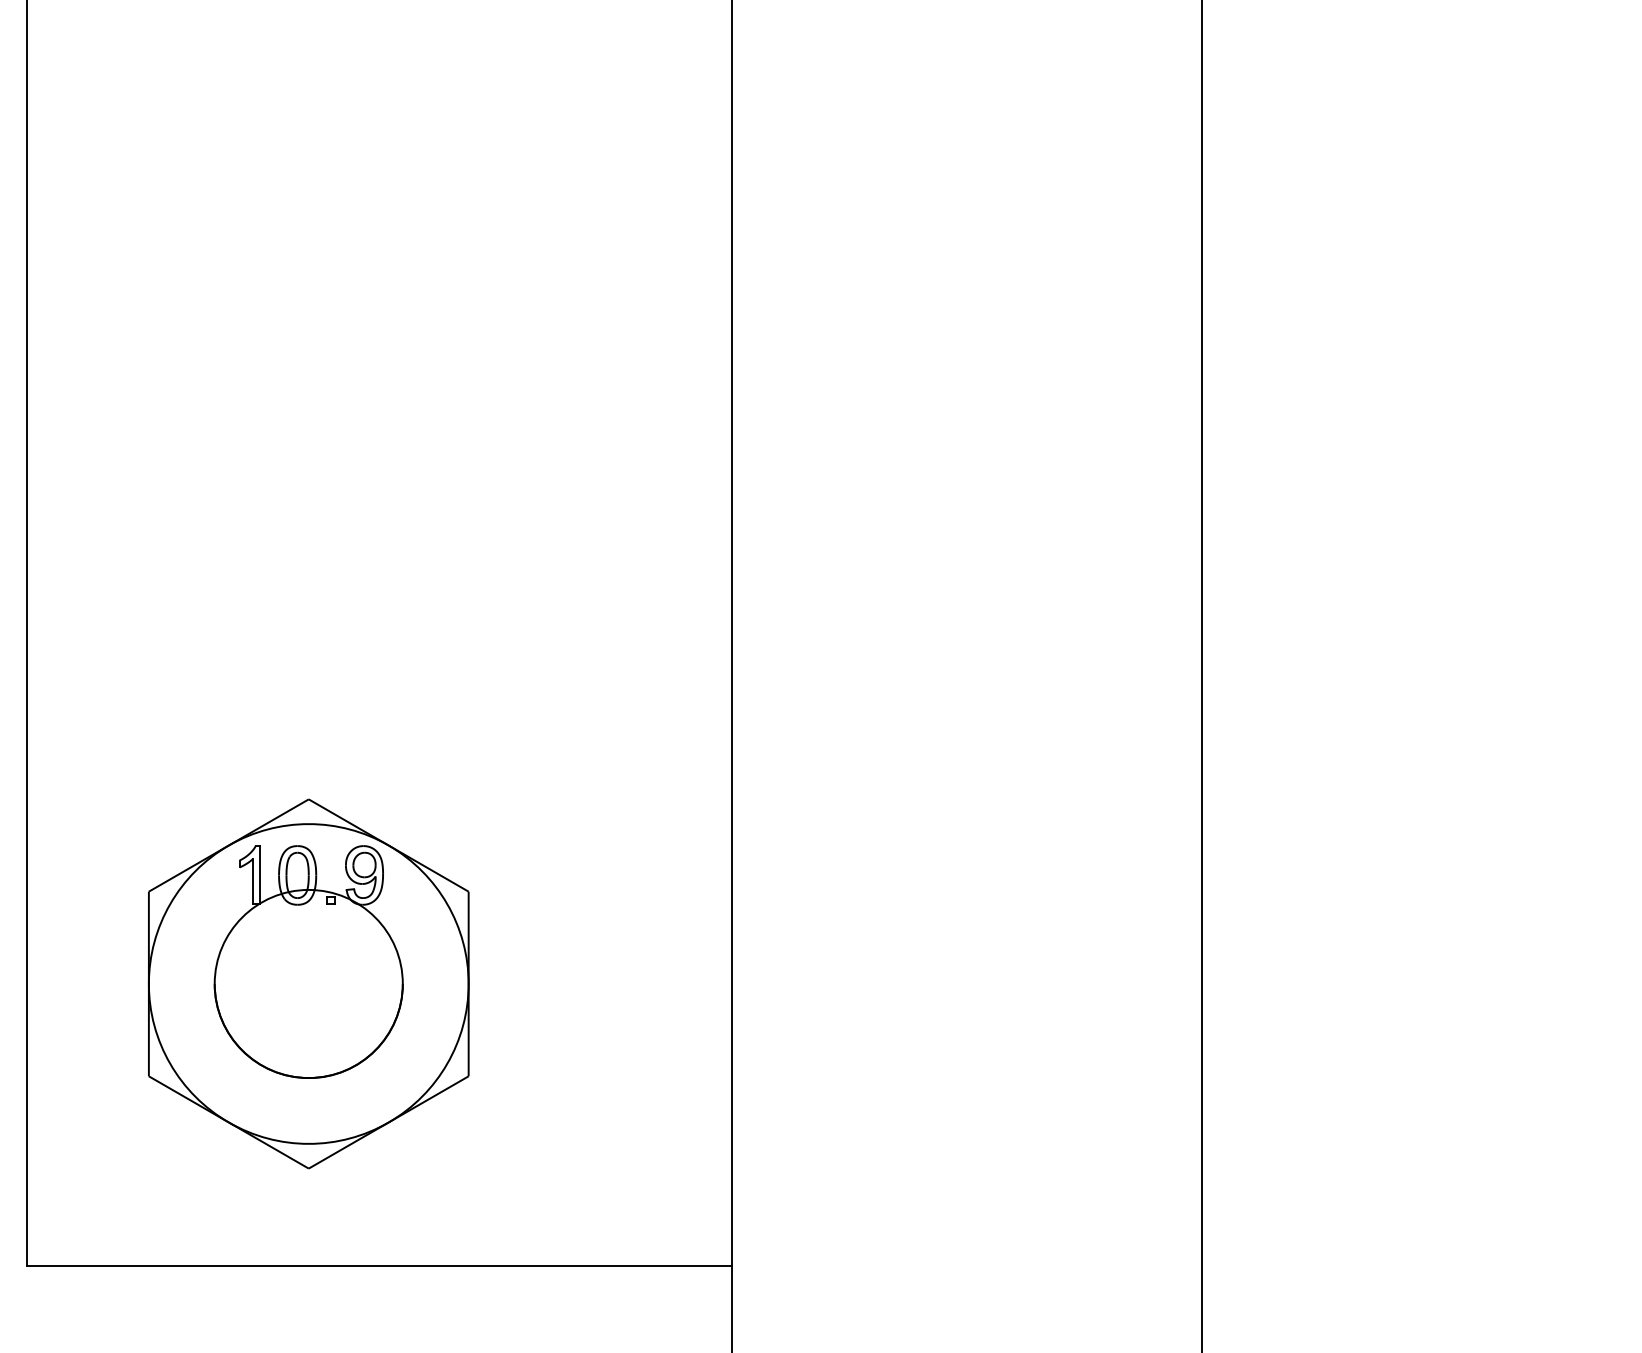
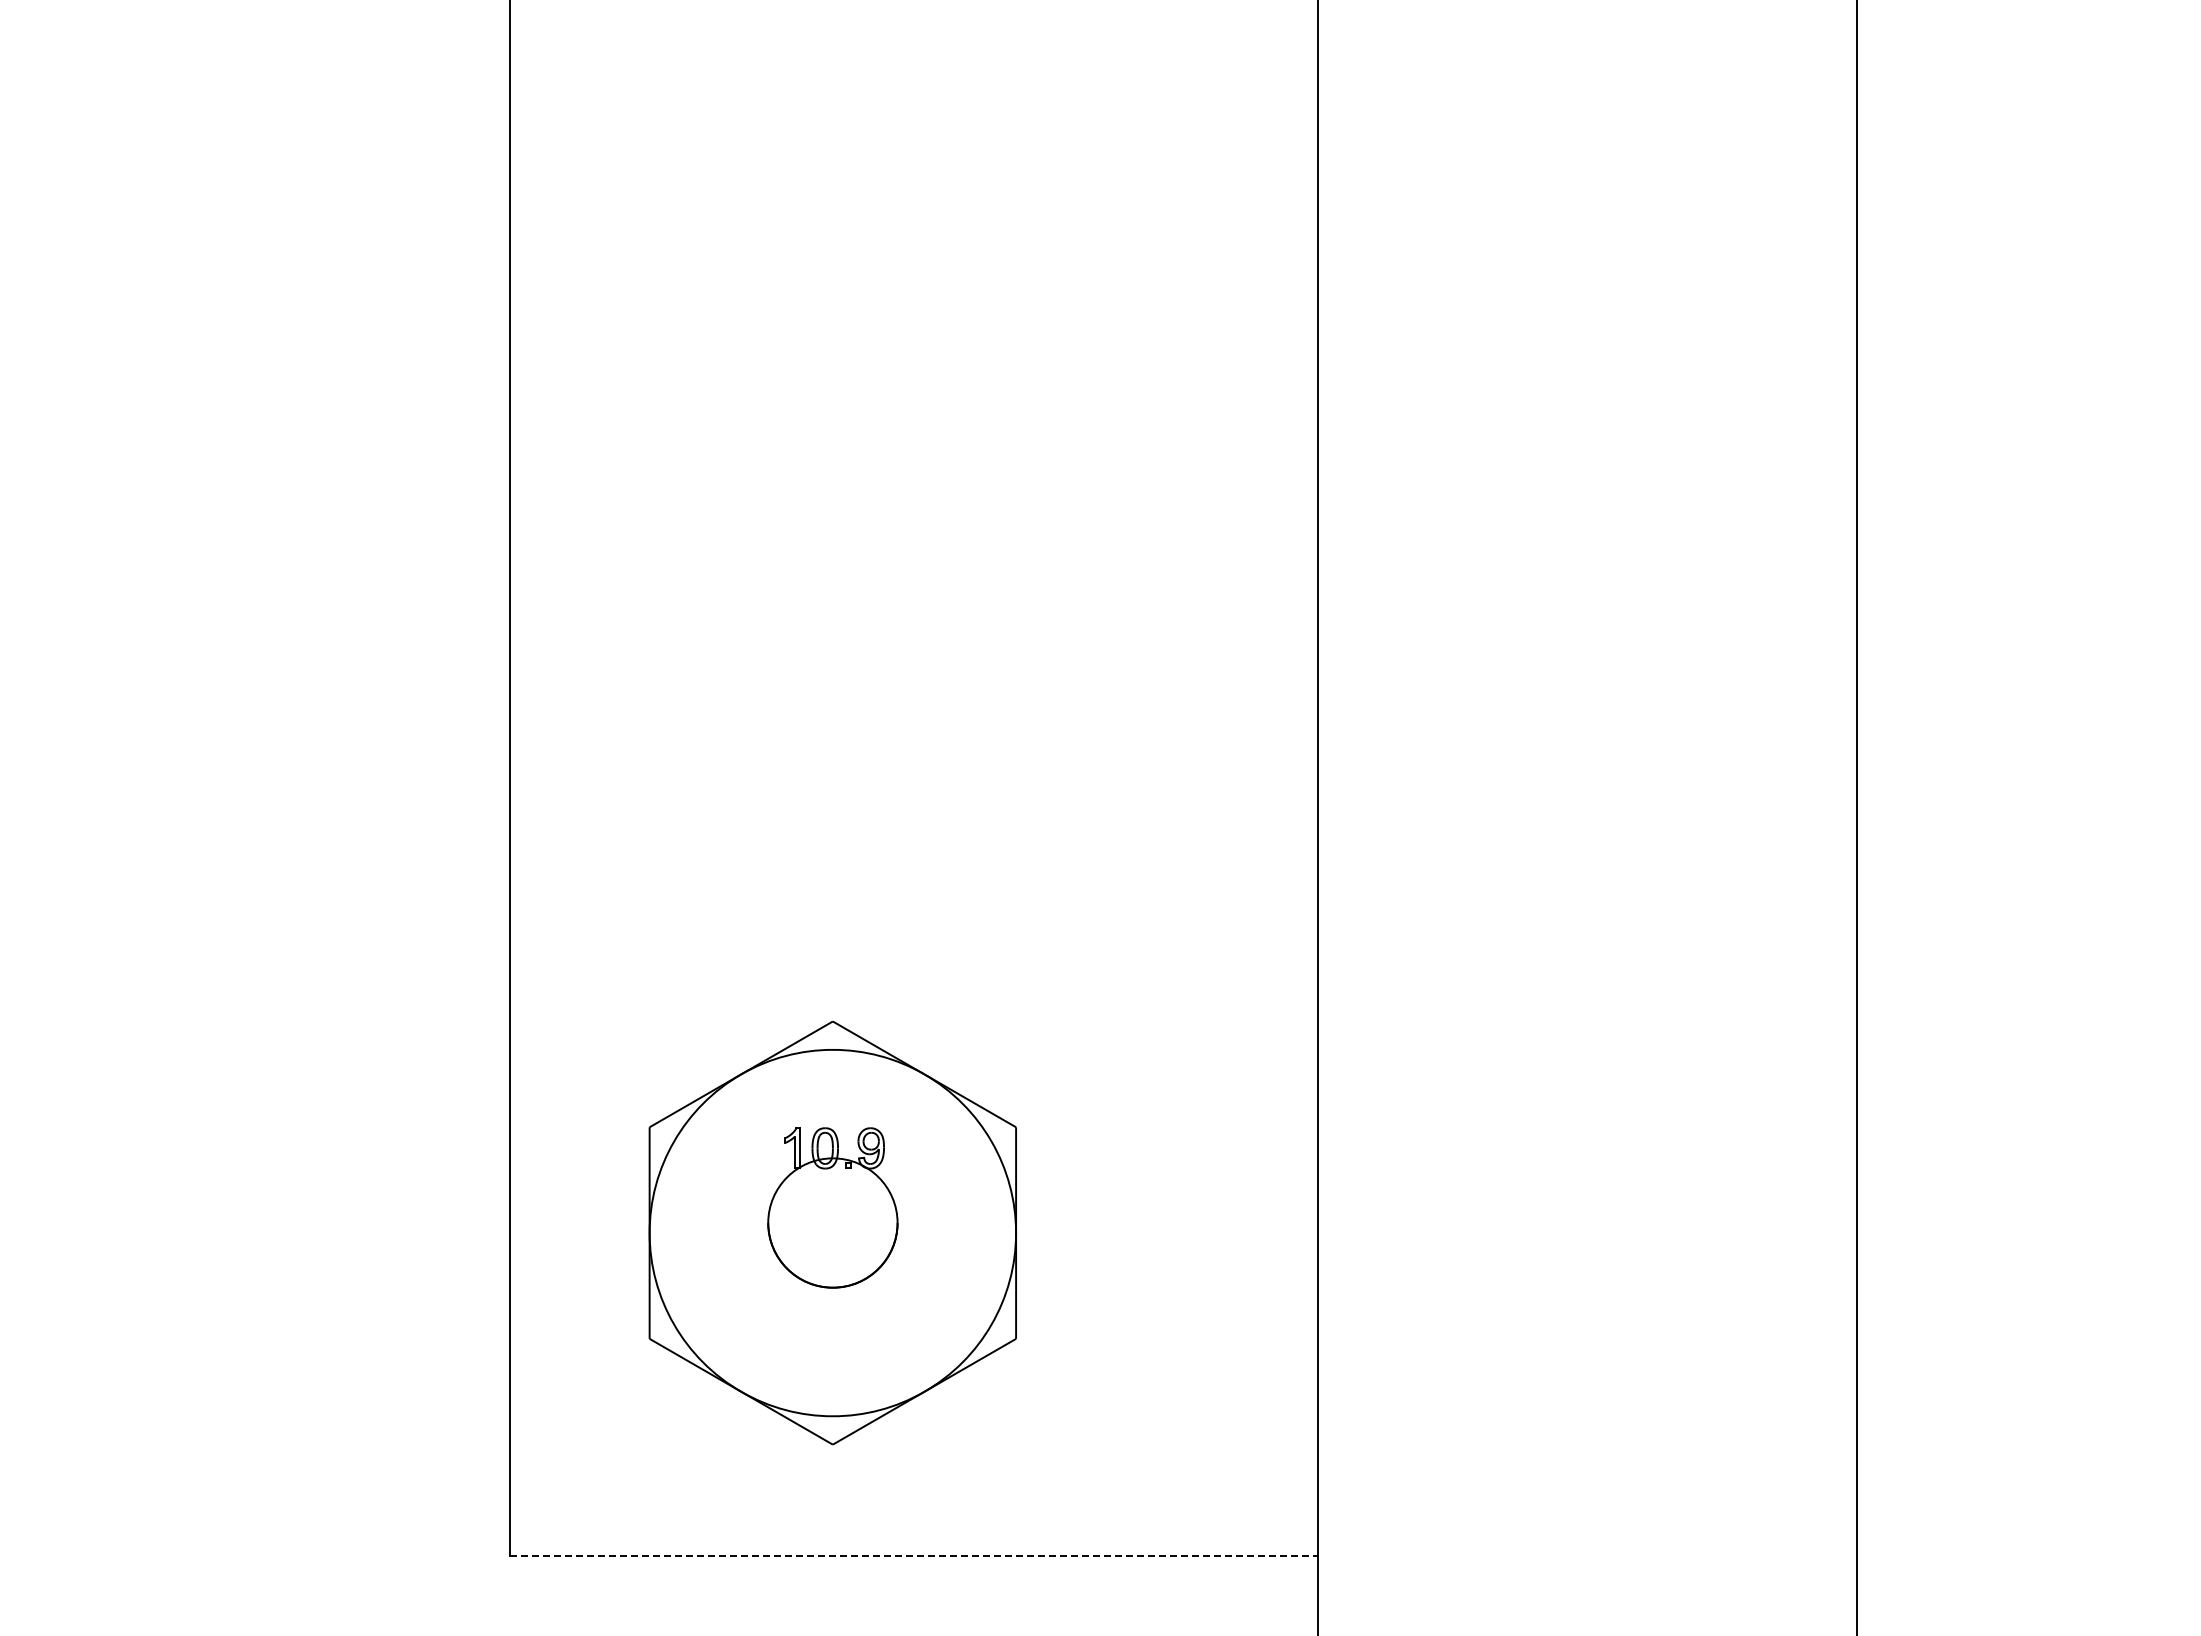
part: (308, 961) -> (832, 1207), size x0.6
line: (380, 1266) -> (914, 1556), solid -> dashed

